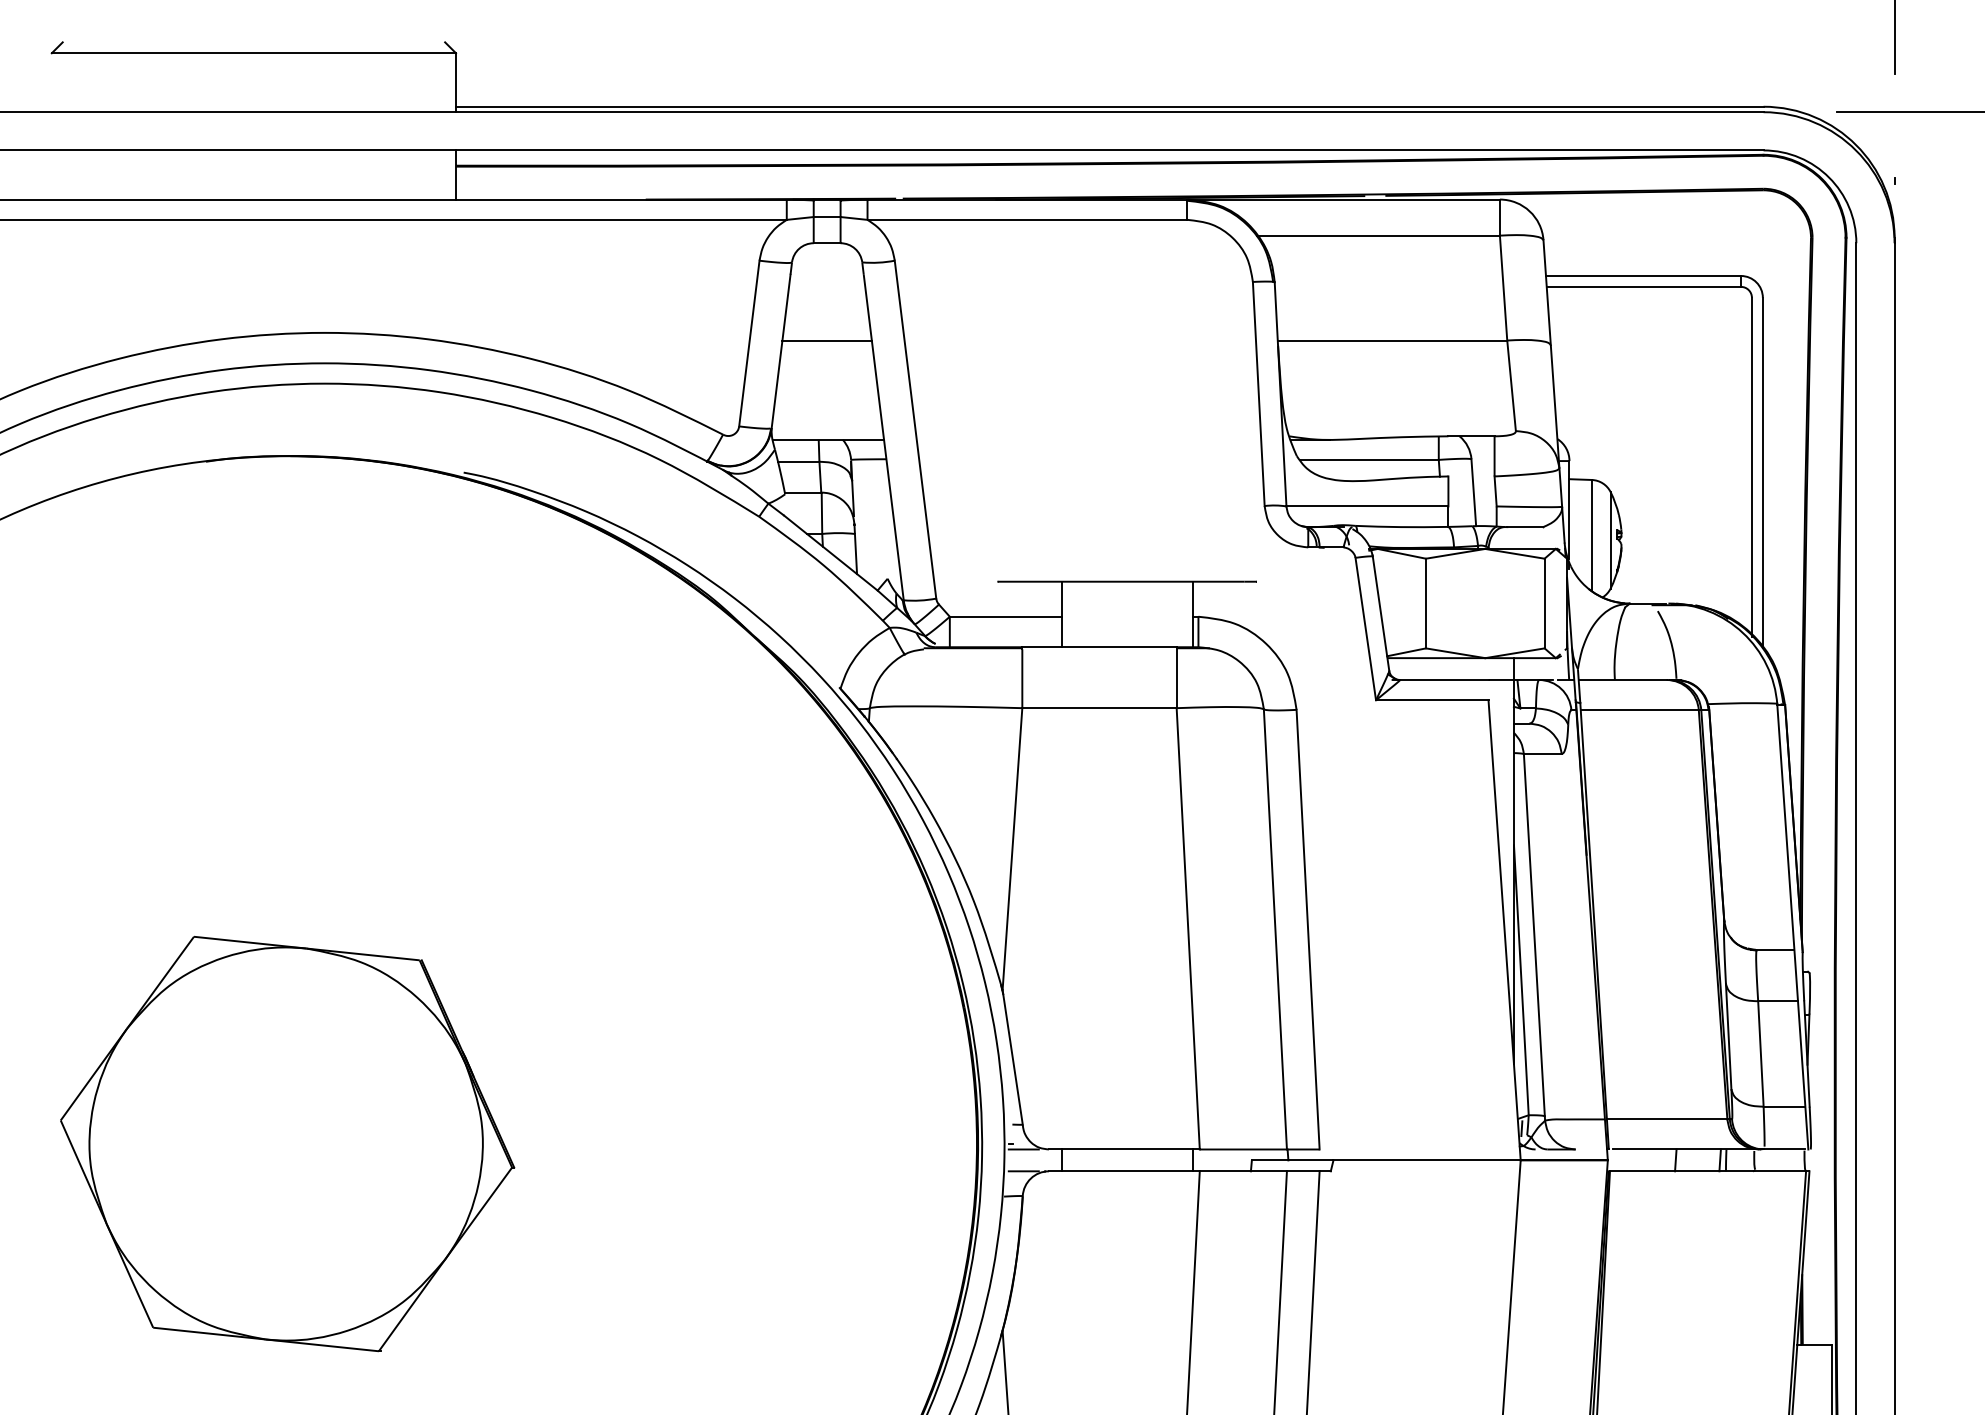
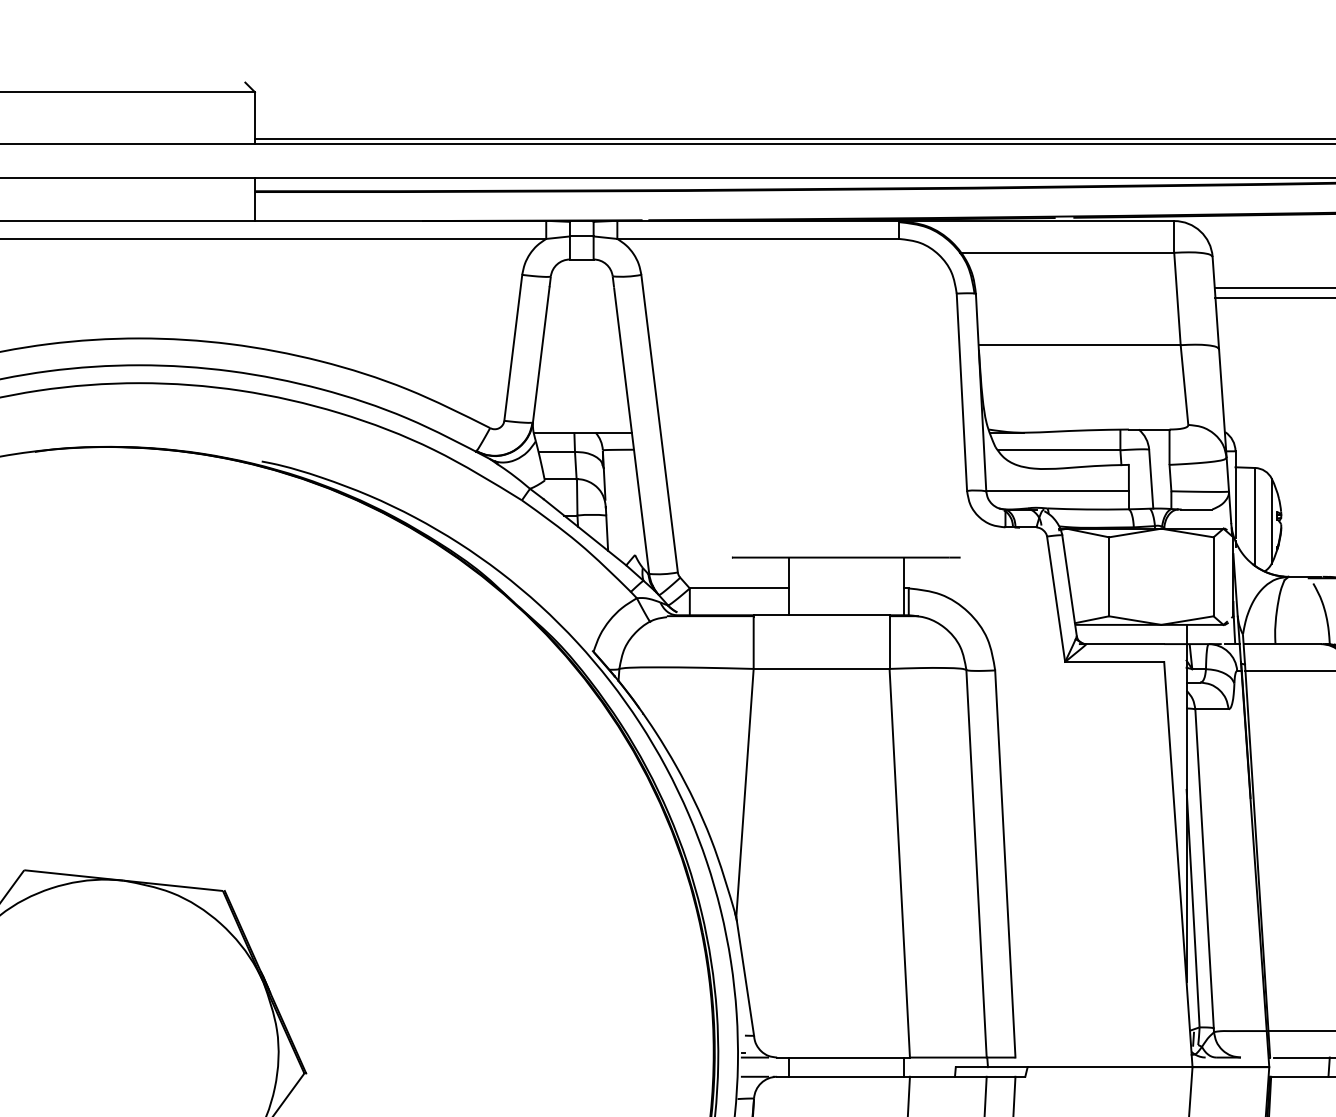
line: (826, 340) -> (581, 345), removed

